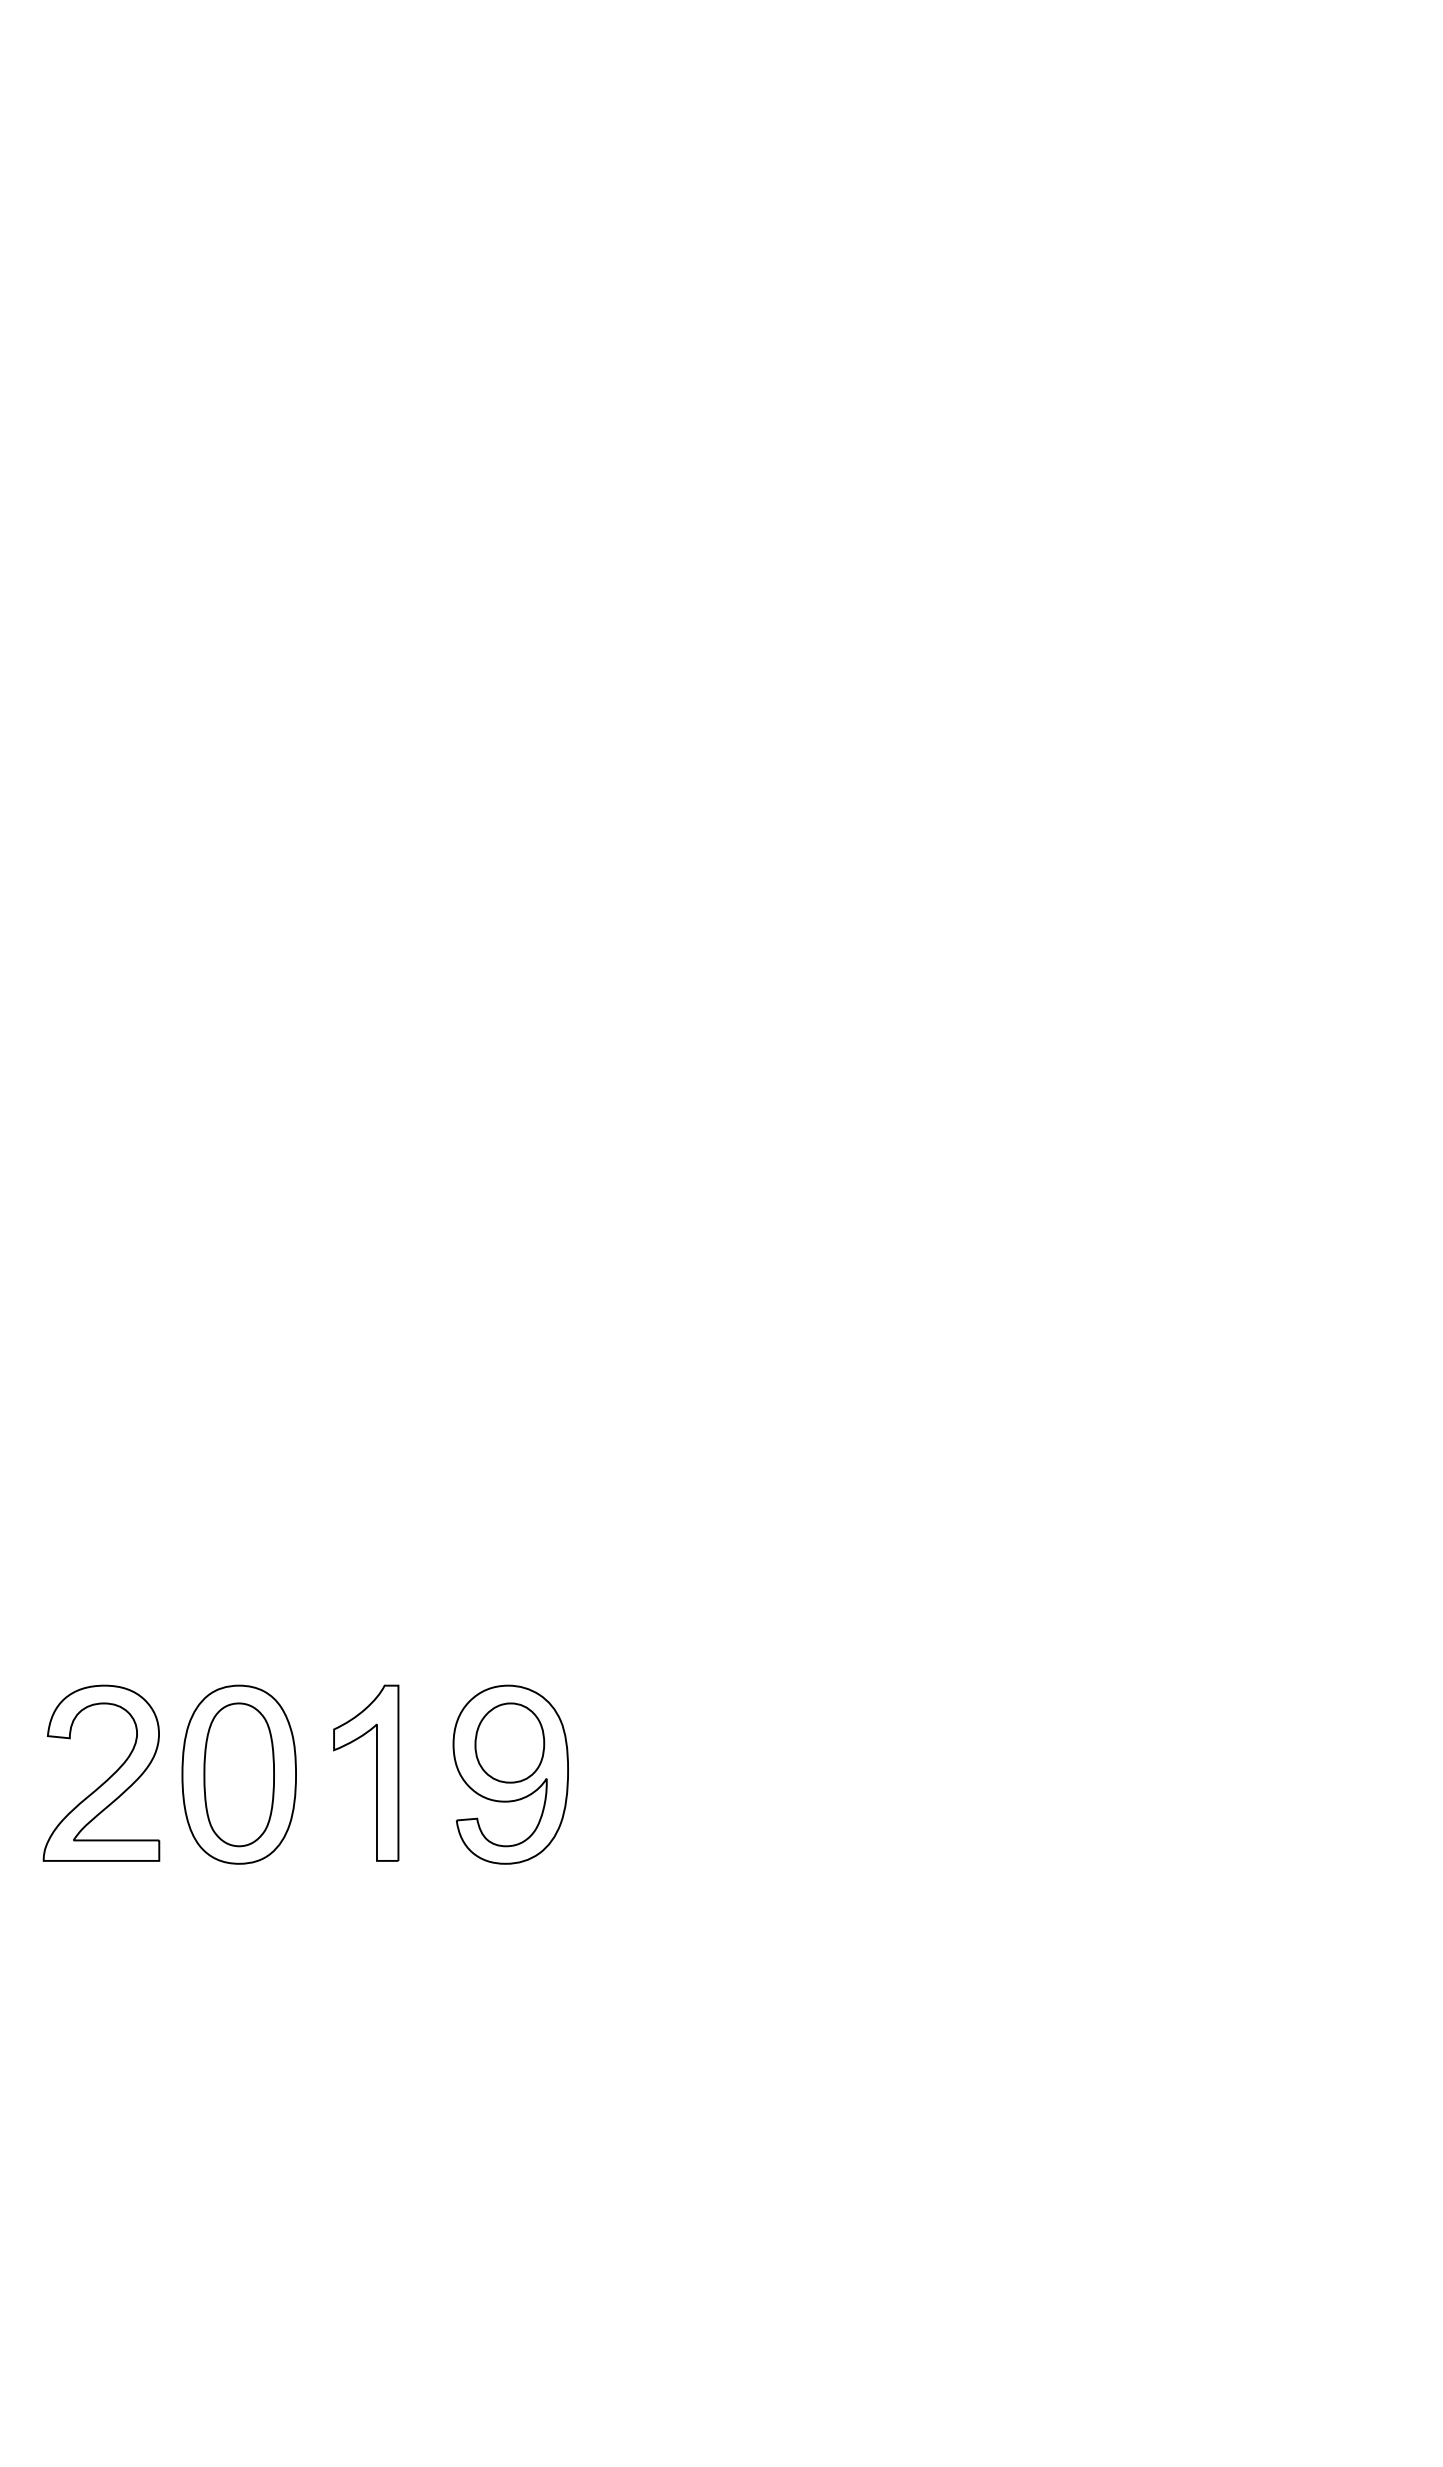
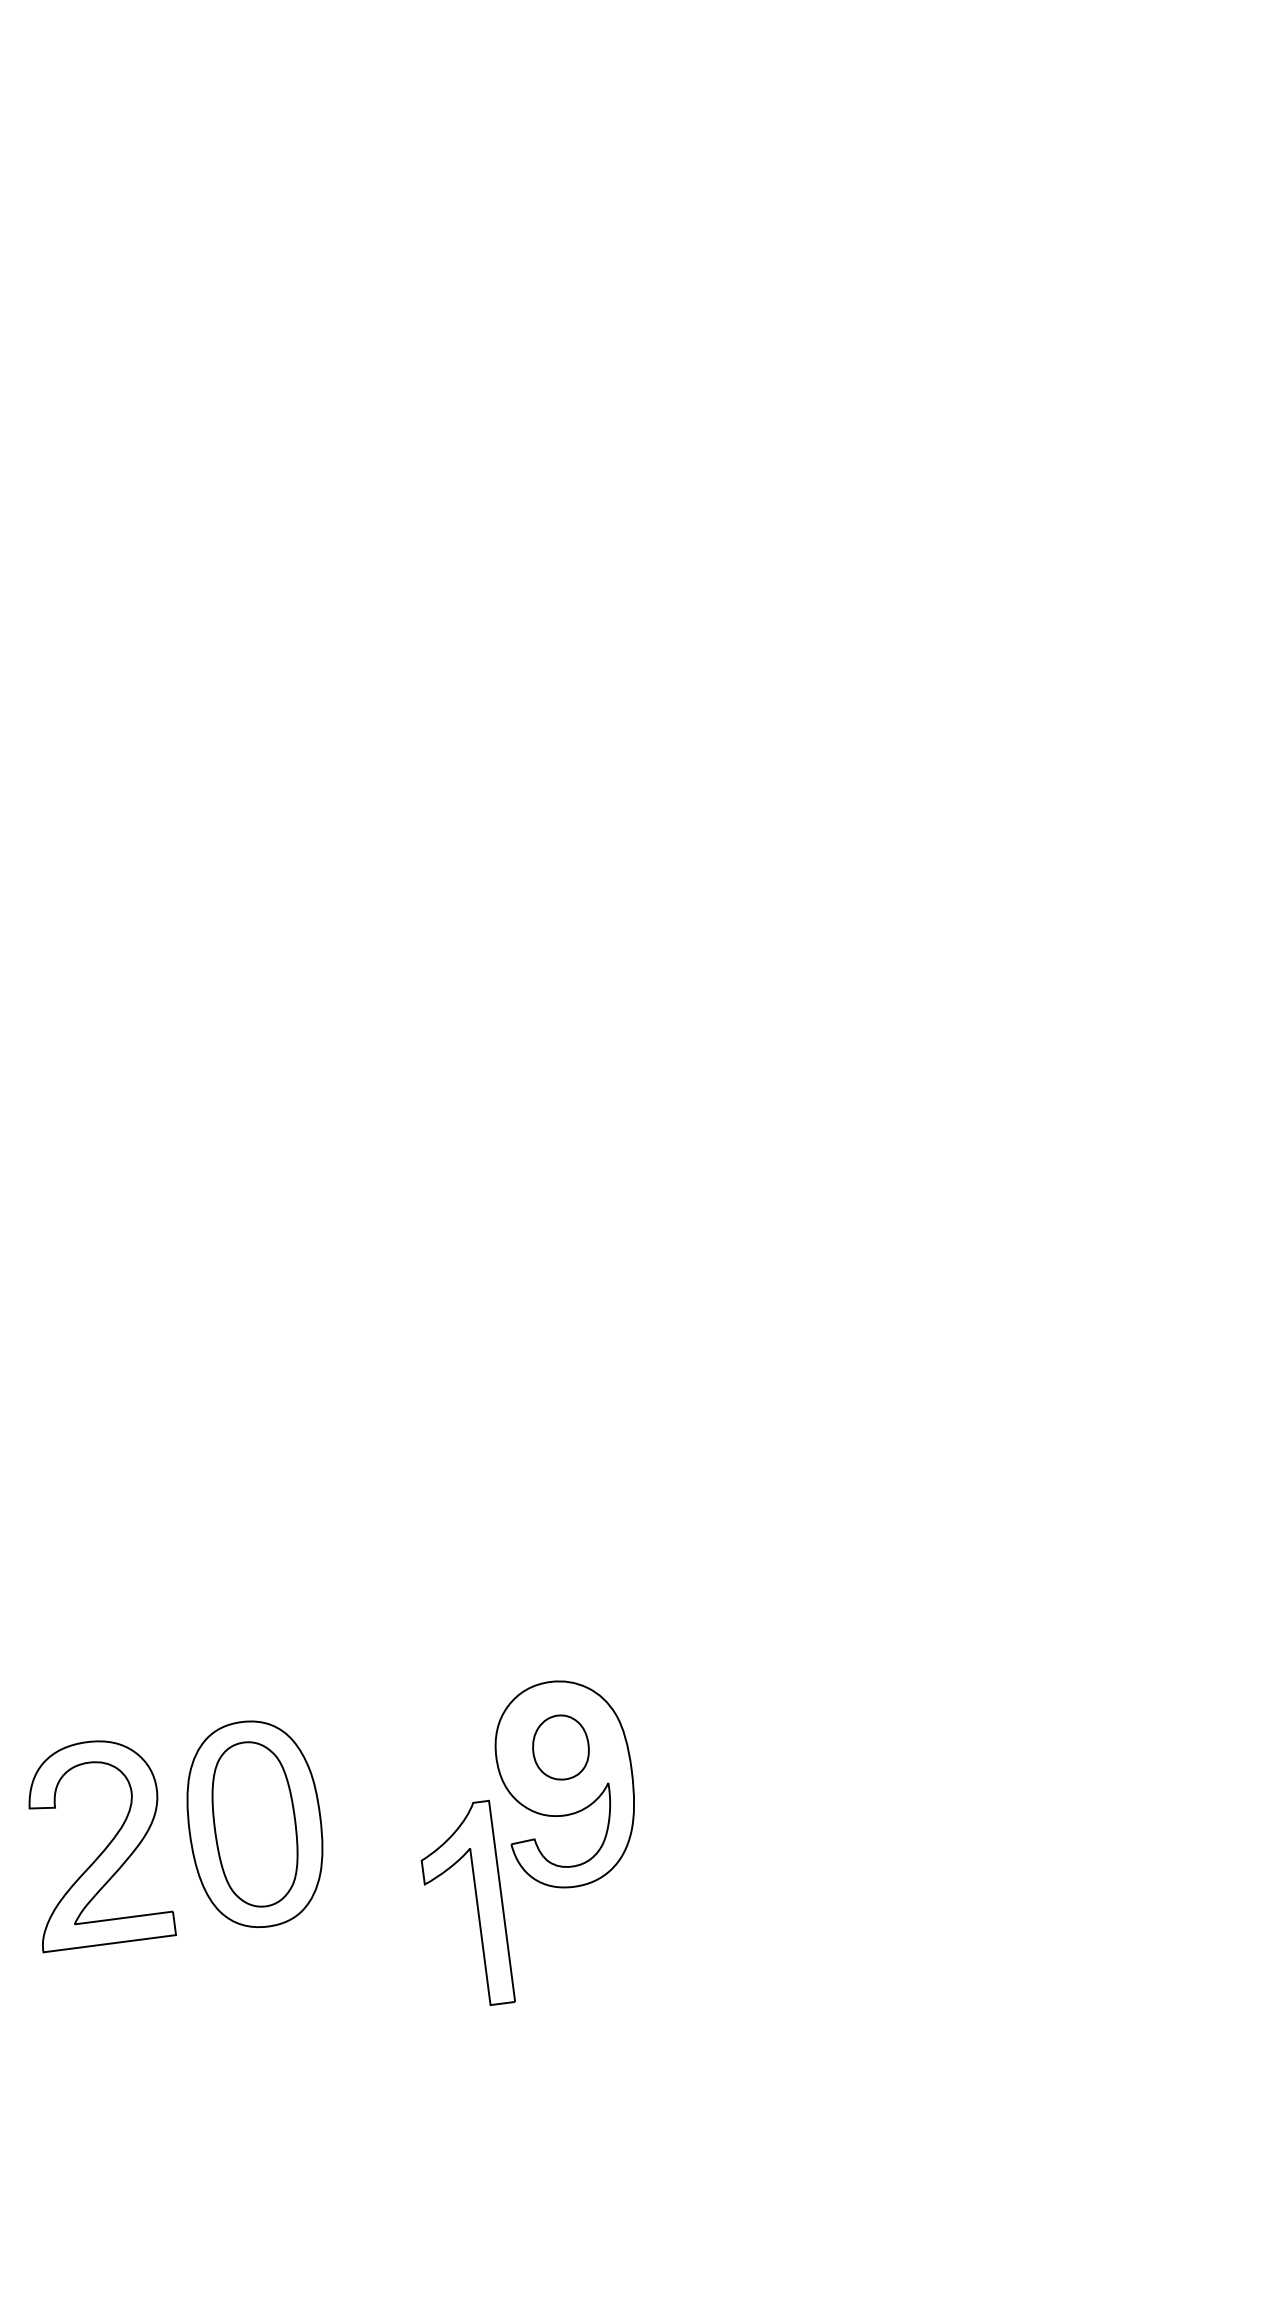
part: (509, 1742) -> (560, 1747), size x0.7
part: (376, 1772) -> (476, 1903), moved

